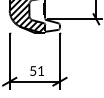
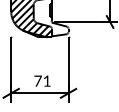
text: (33, 70) -> (38, 80), 51 -> 71

